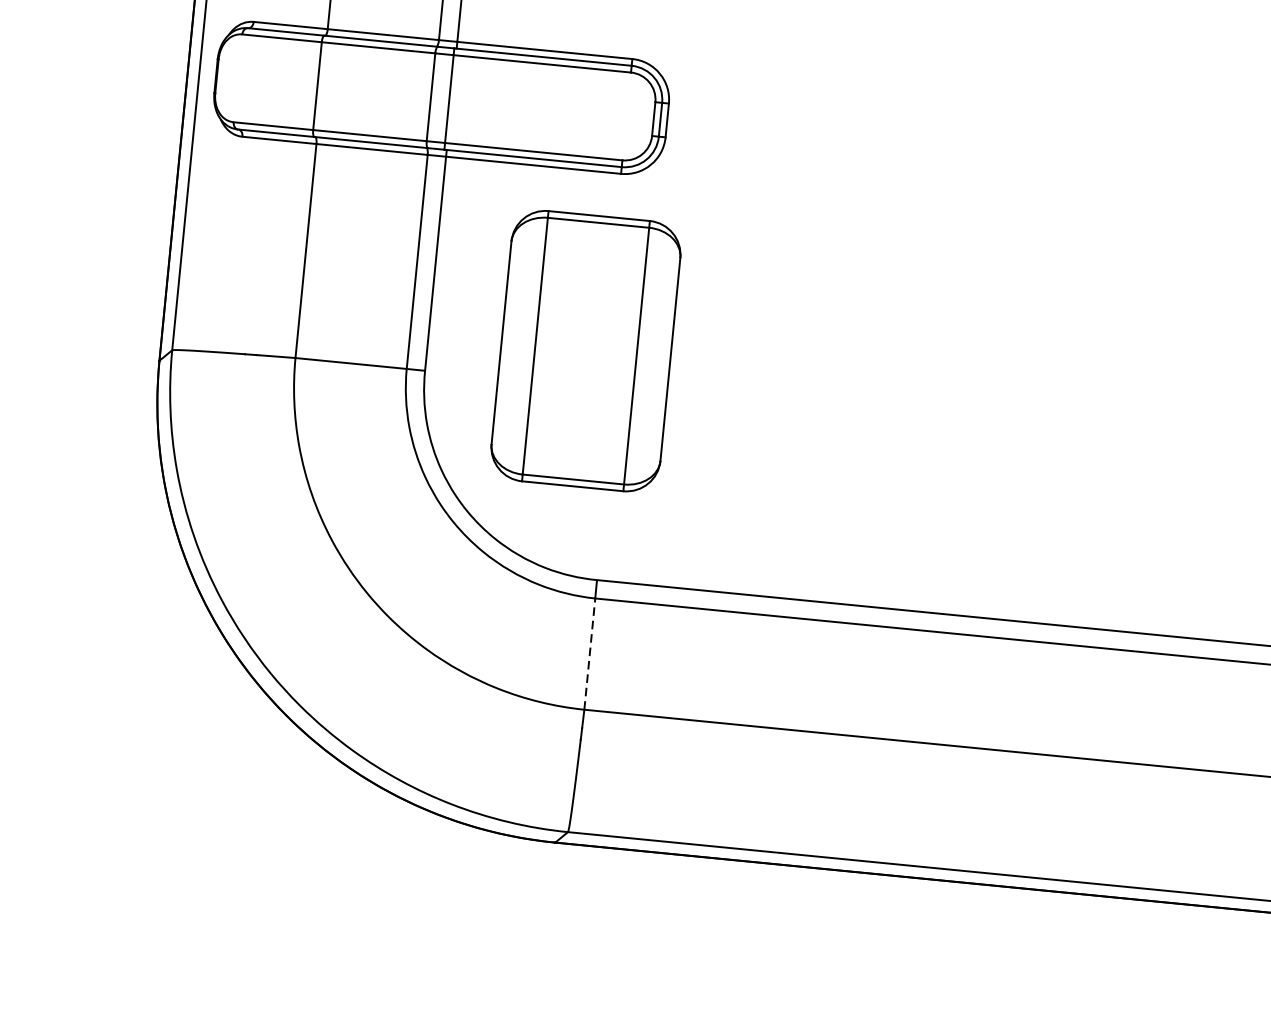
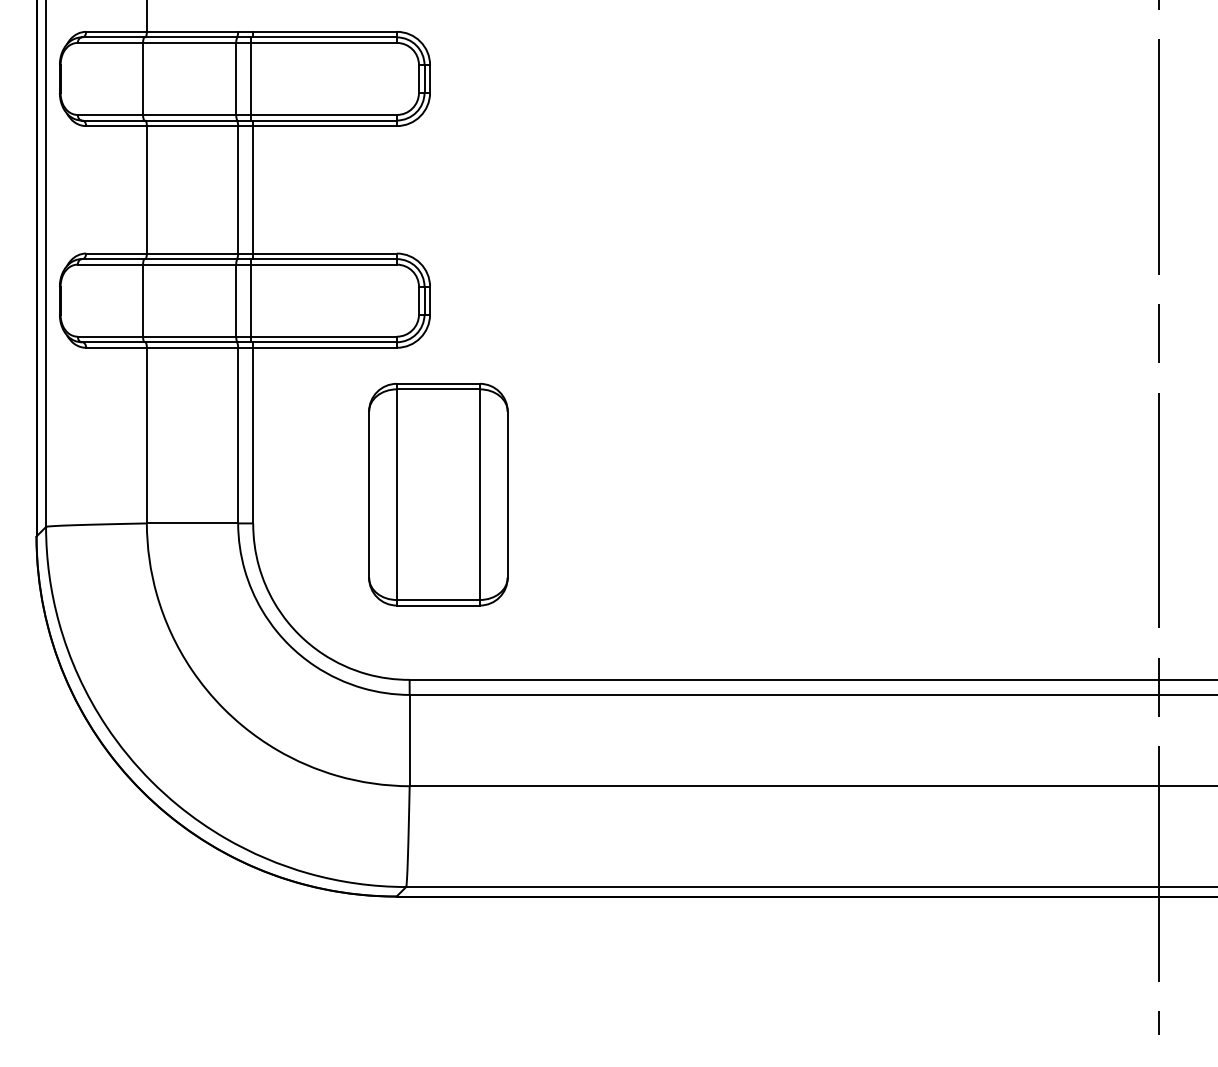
part: (586, 350) -> (438, 494), moved
line: (589, 653) -> (409, 740), dashed -> solid

